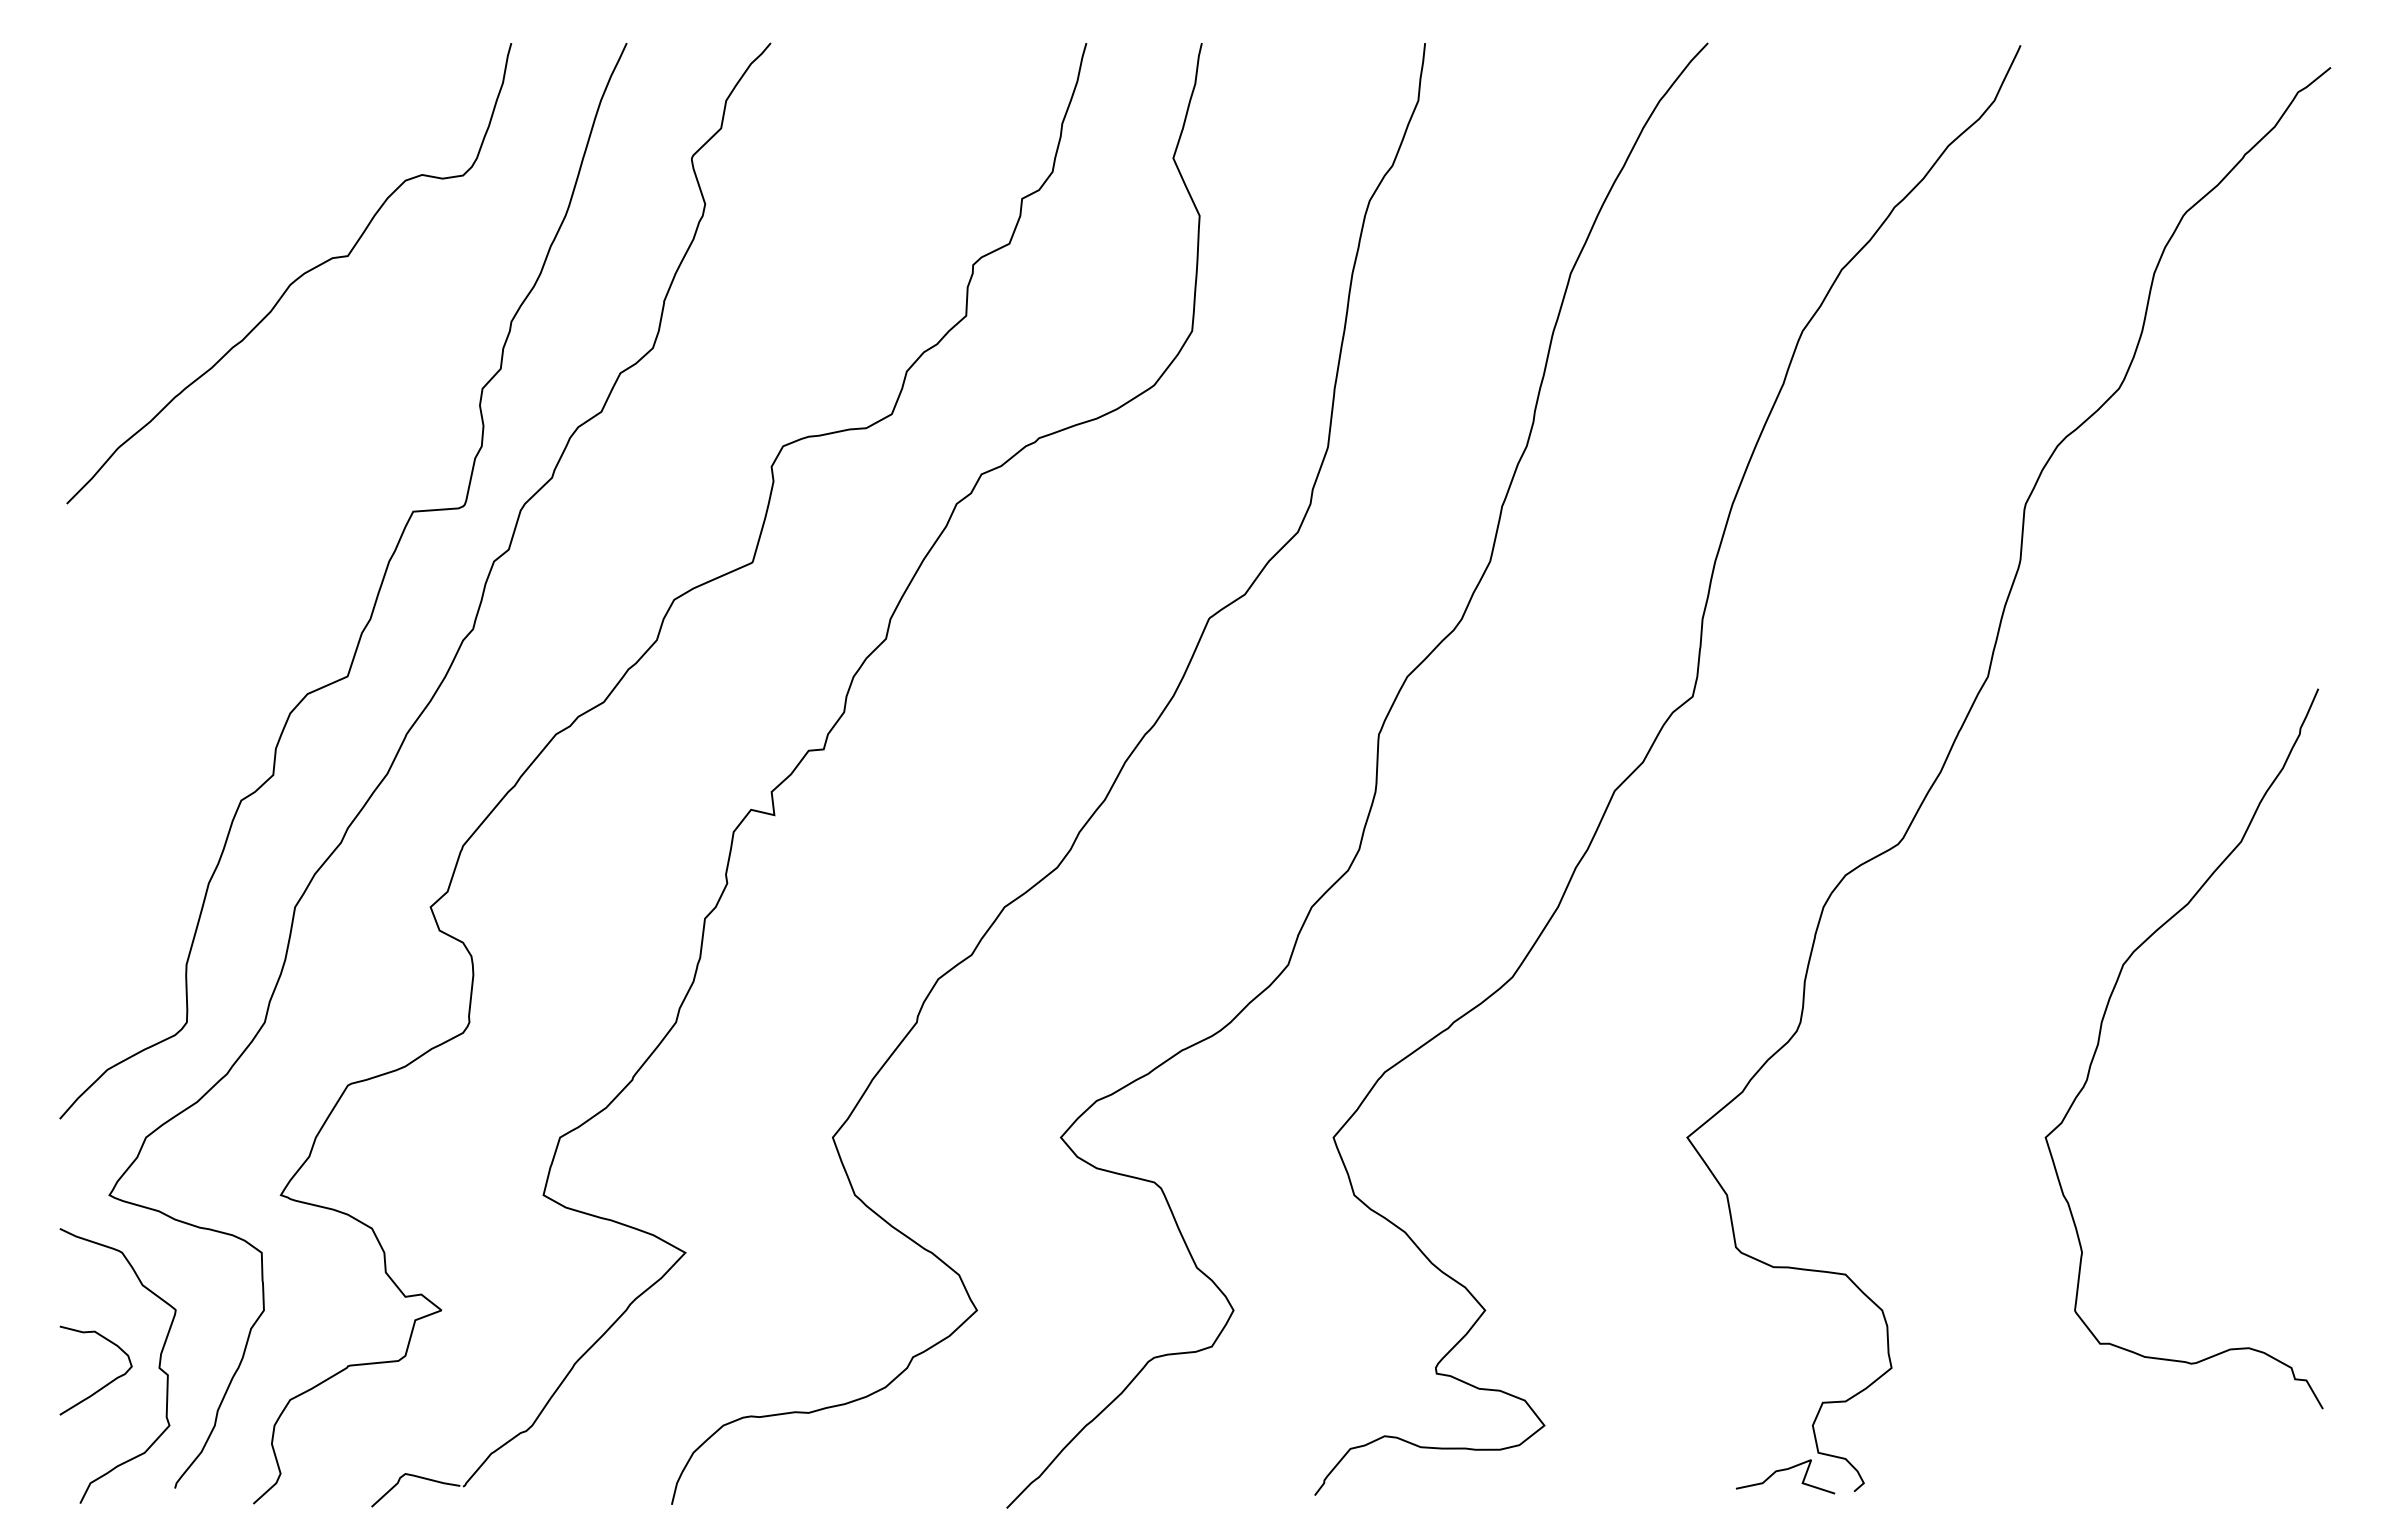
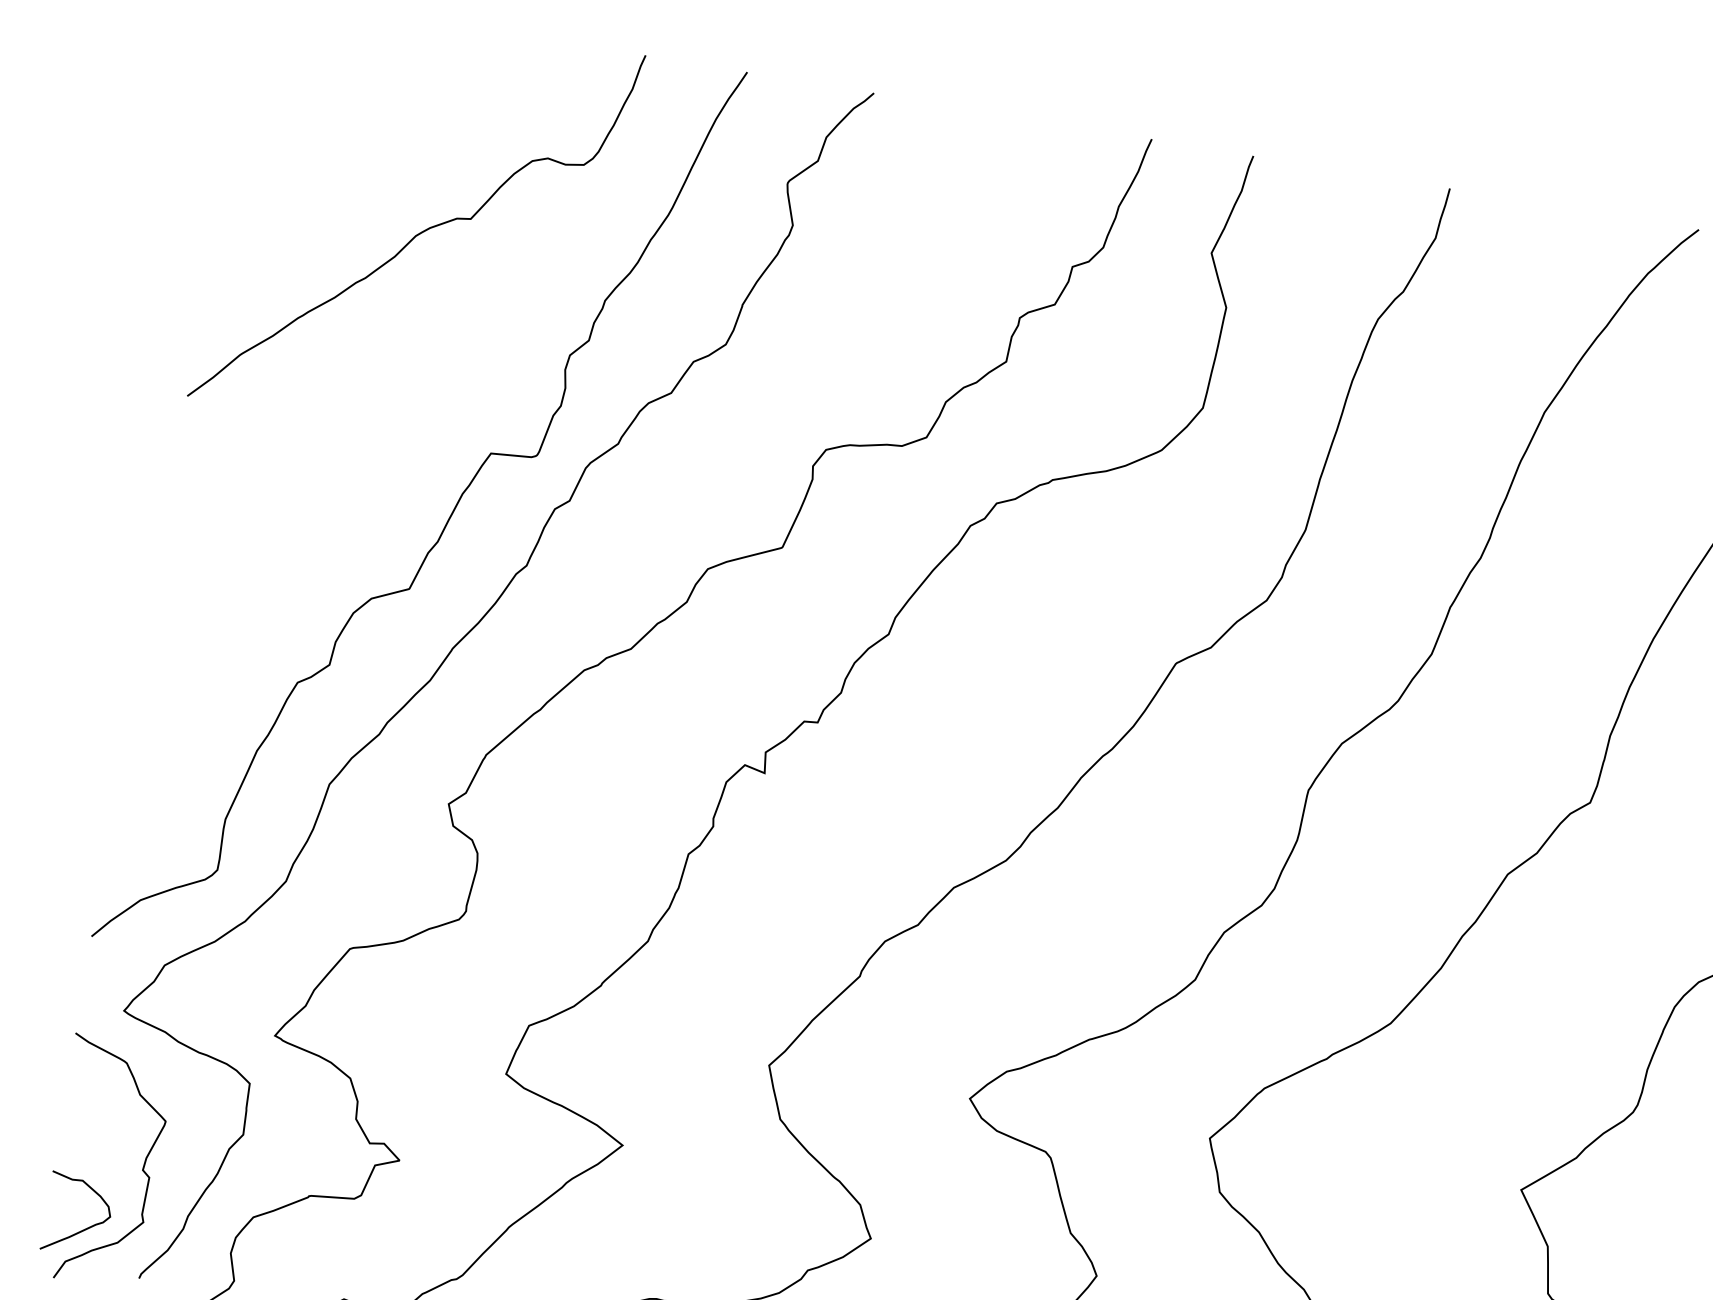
curve: (105, 1384) -> (84, 1228), moved

